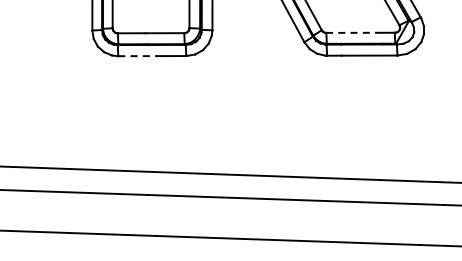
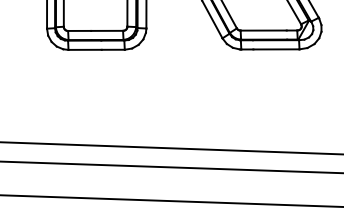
line: (354, 32) -> (263, 30), dashed -> solid
line: (138, 56) -> (85, 50), dashed -> solid

